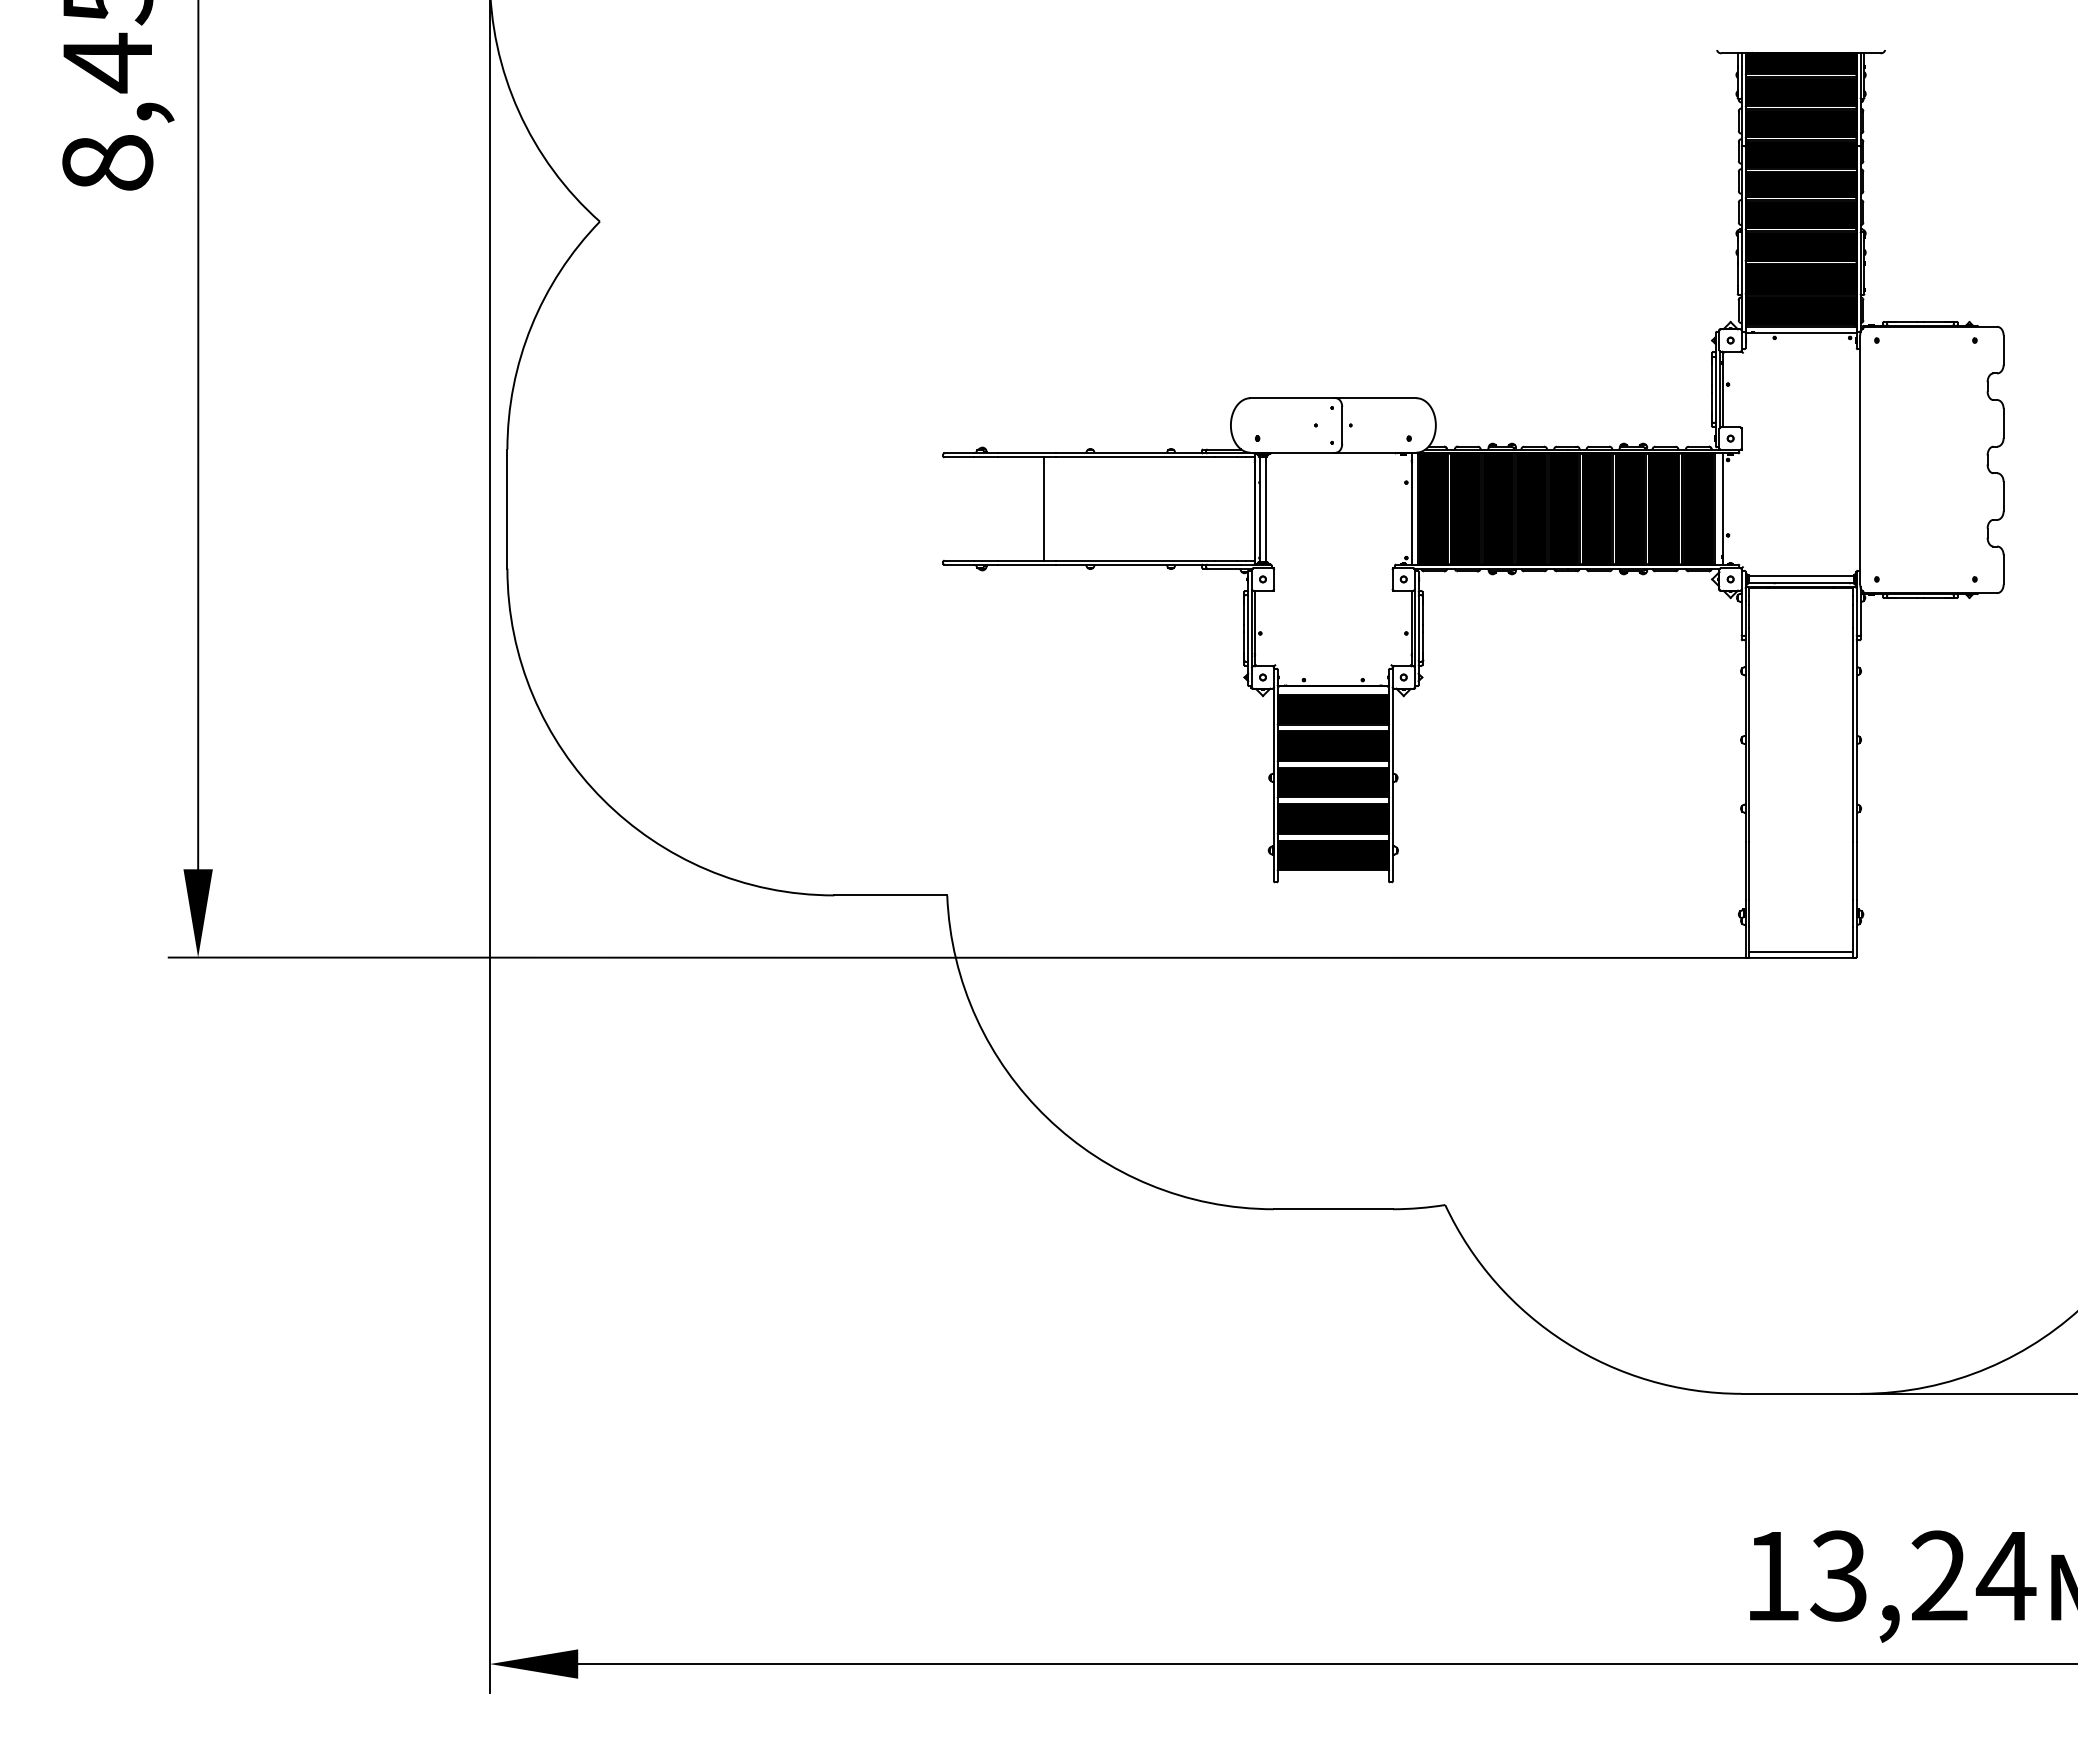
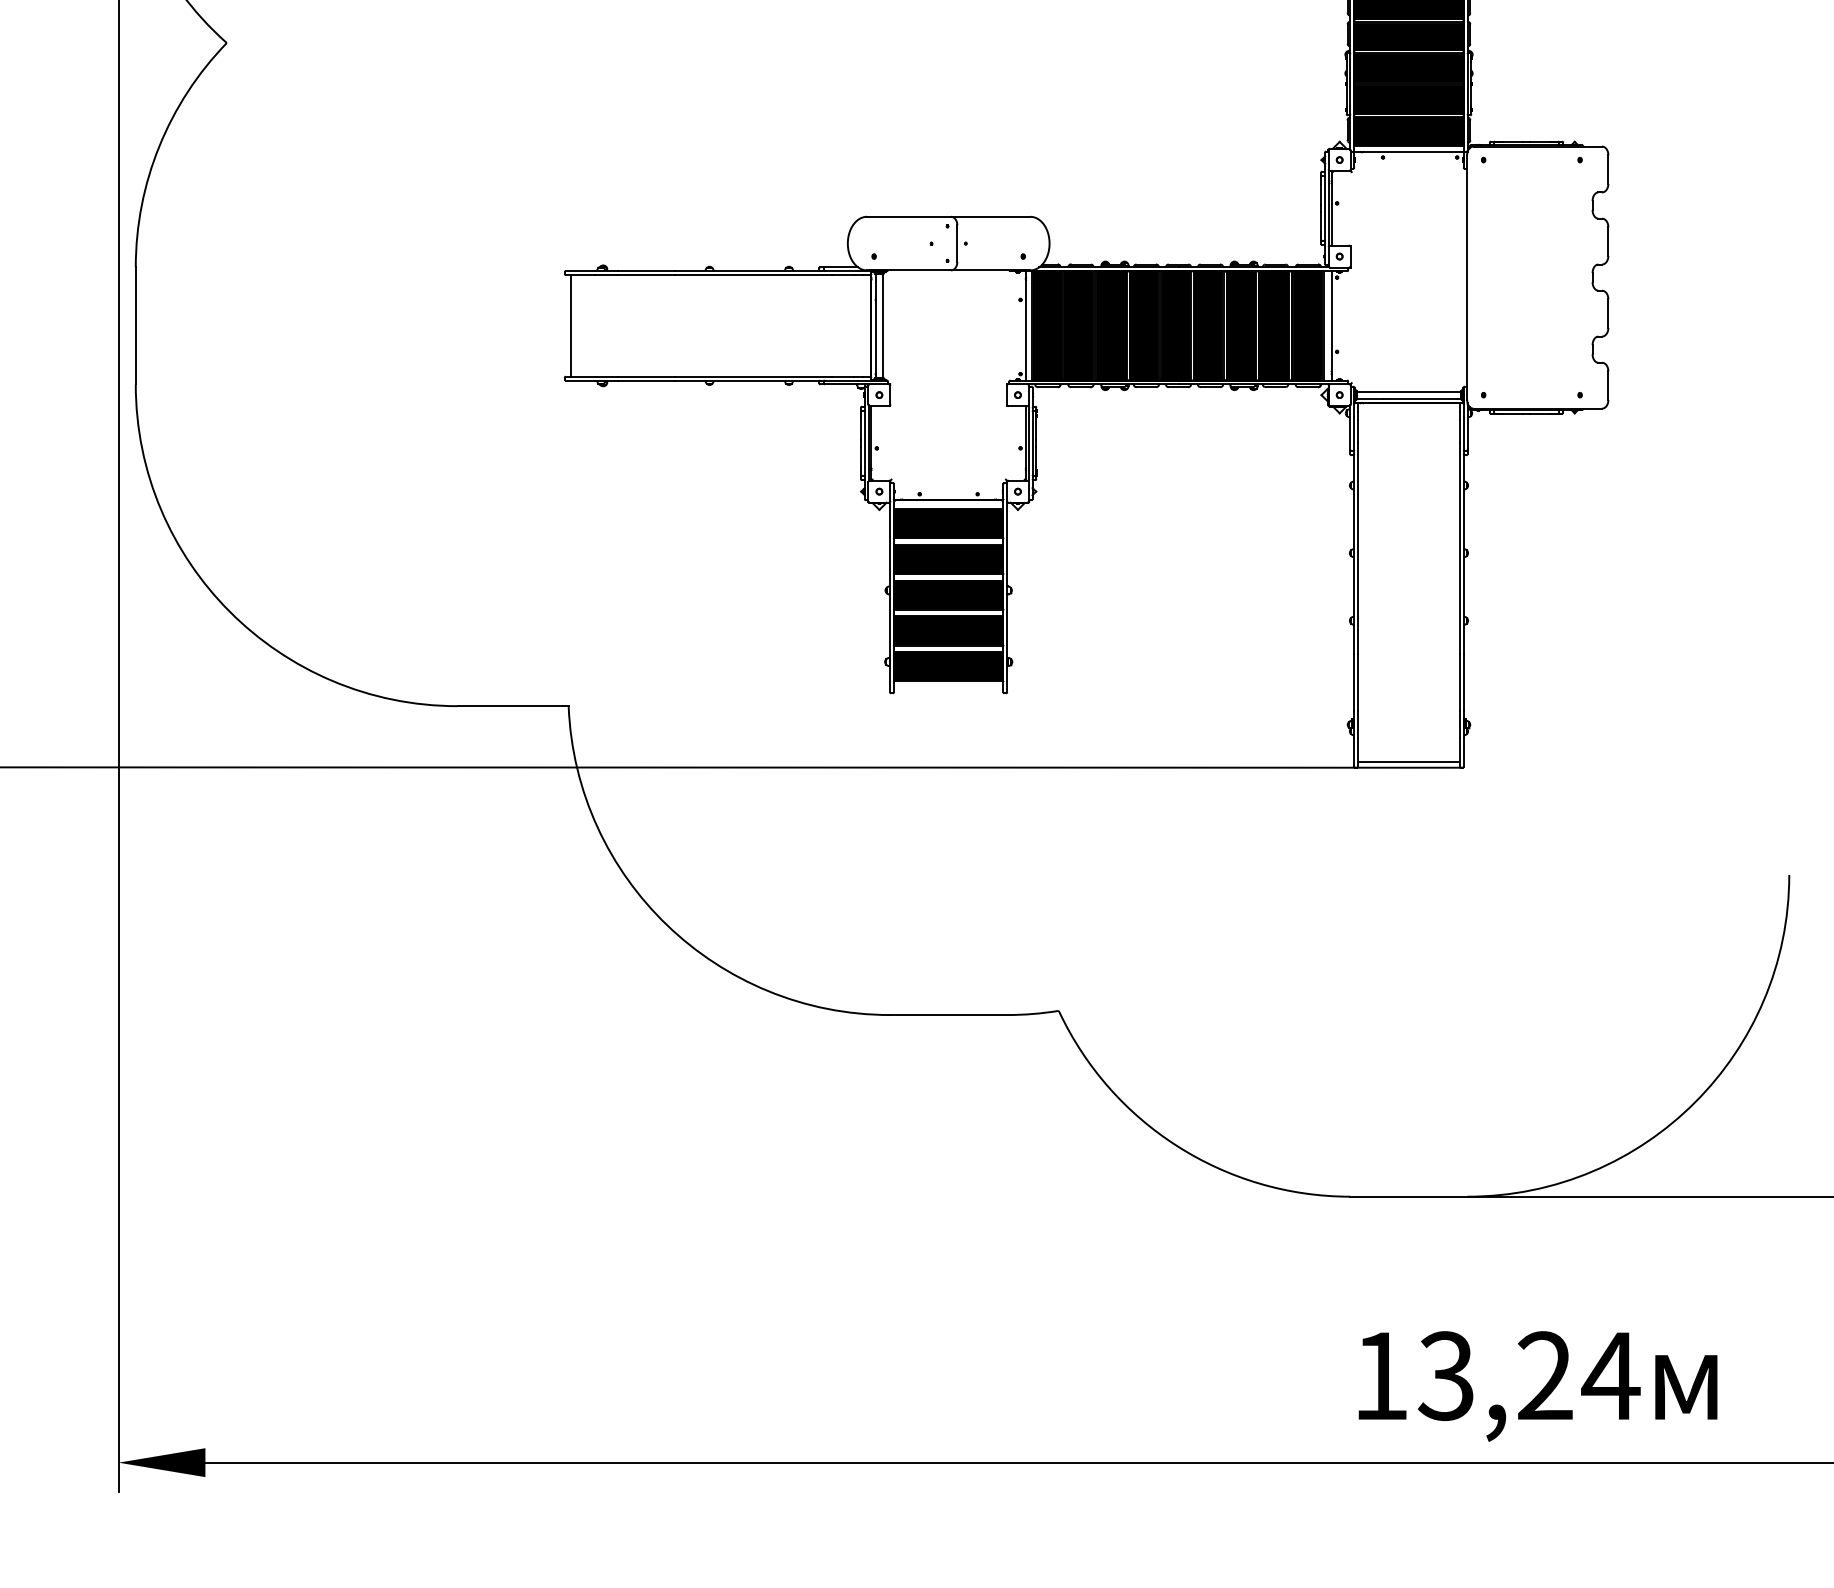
line: (1043, 508) -> (570, 325), moved

